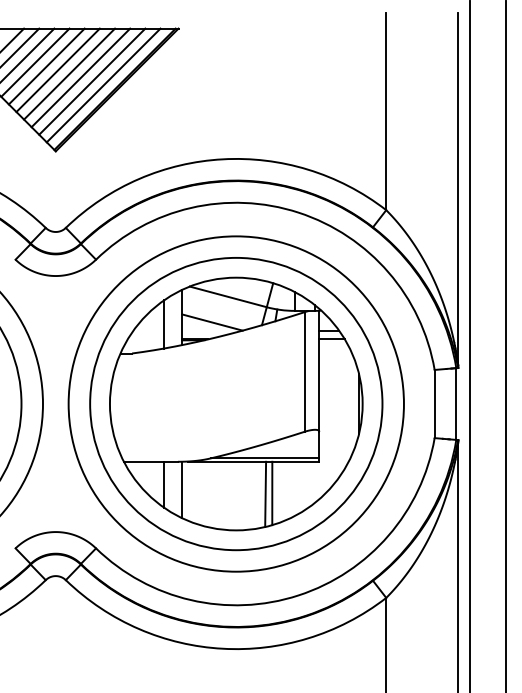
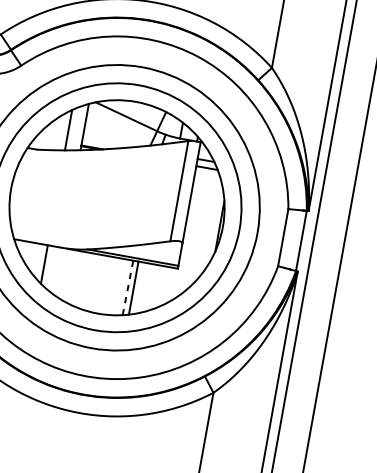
line: (212, 322) -> (109, 135), removed
line: (182, 489) -> (59, 271), removed
line: (265, 494) -> (127, 287), solid -> dashed

